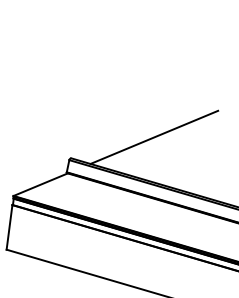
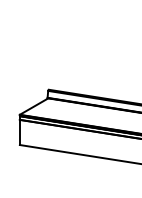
line: (154, 136) -> (93, 71), removed

